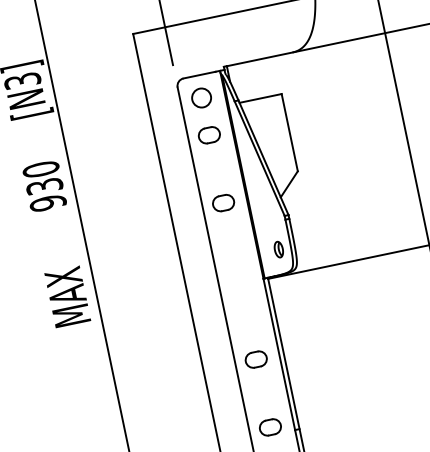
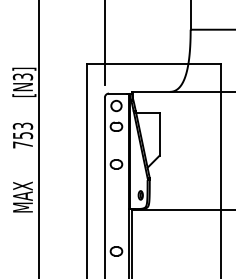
text: (43, 186) -> (22, 135), 930 -> 753

